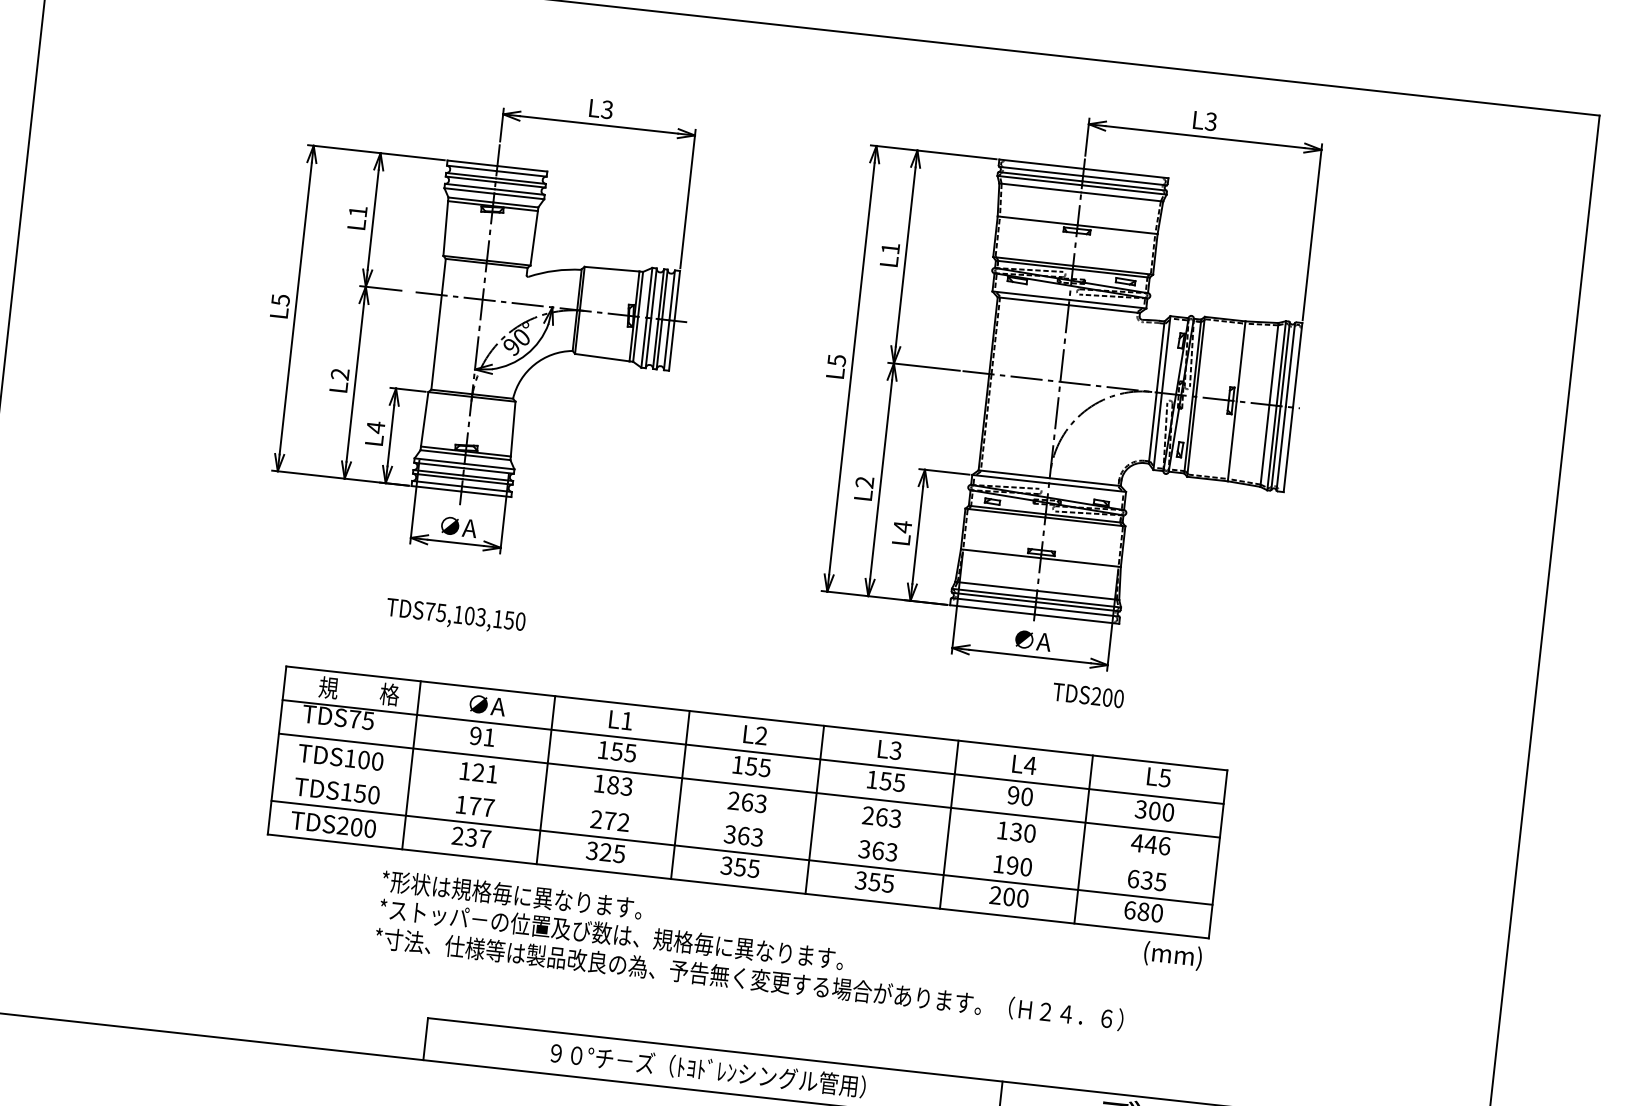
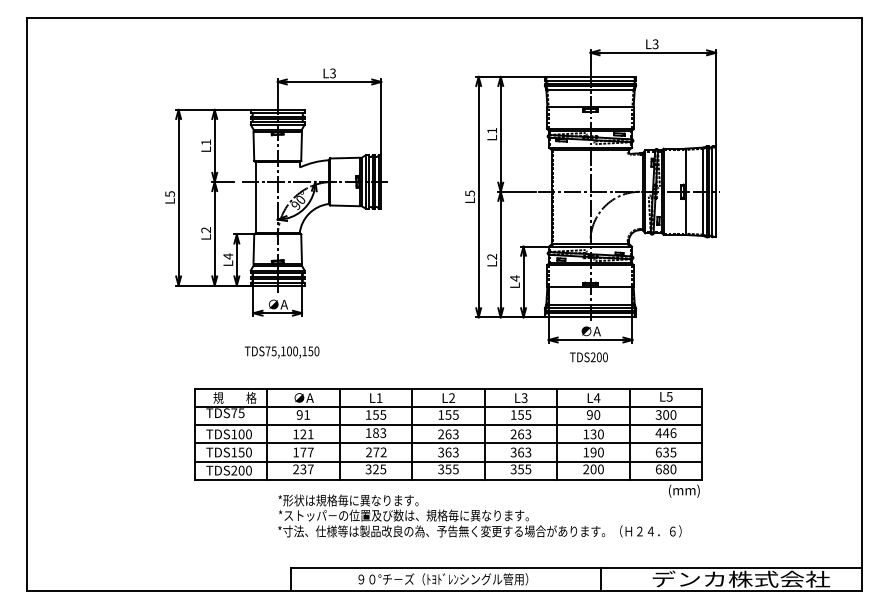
text: (480, 617) -> (295, 351), TDS75,103,150 -> TDS75,100,150
text: (1087, 695) -> (588, 357), moved
line: (745, 819) -> (448, 443), added
text: (751, 949) -> (479, 515), moved

